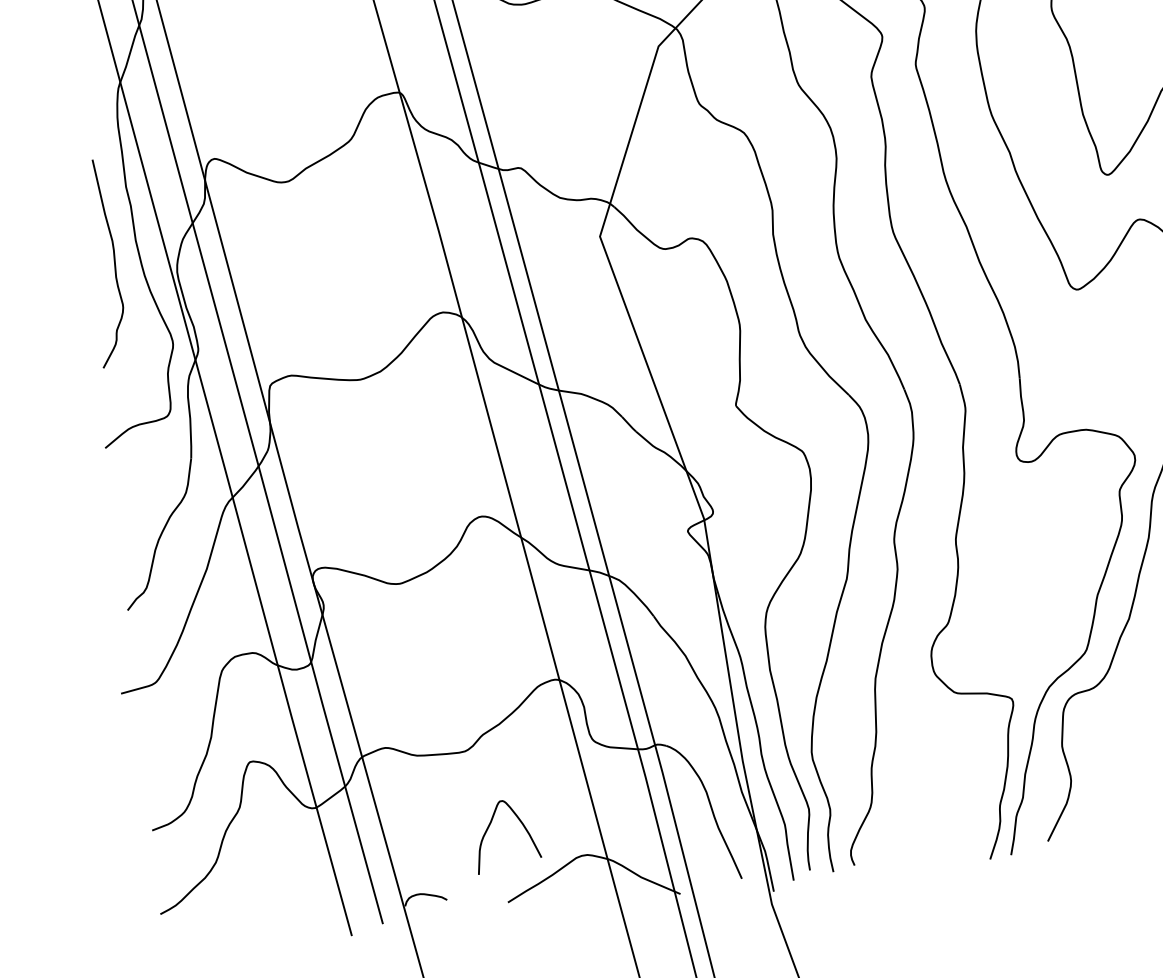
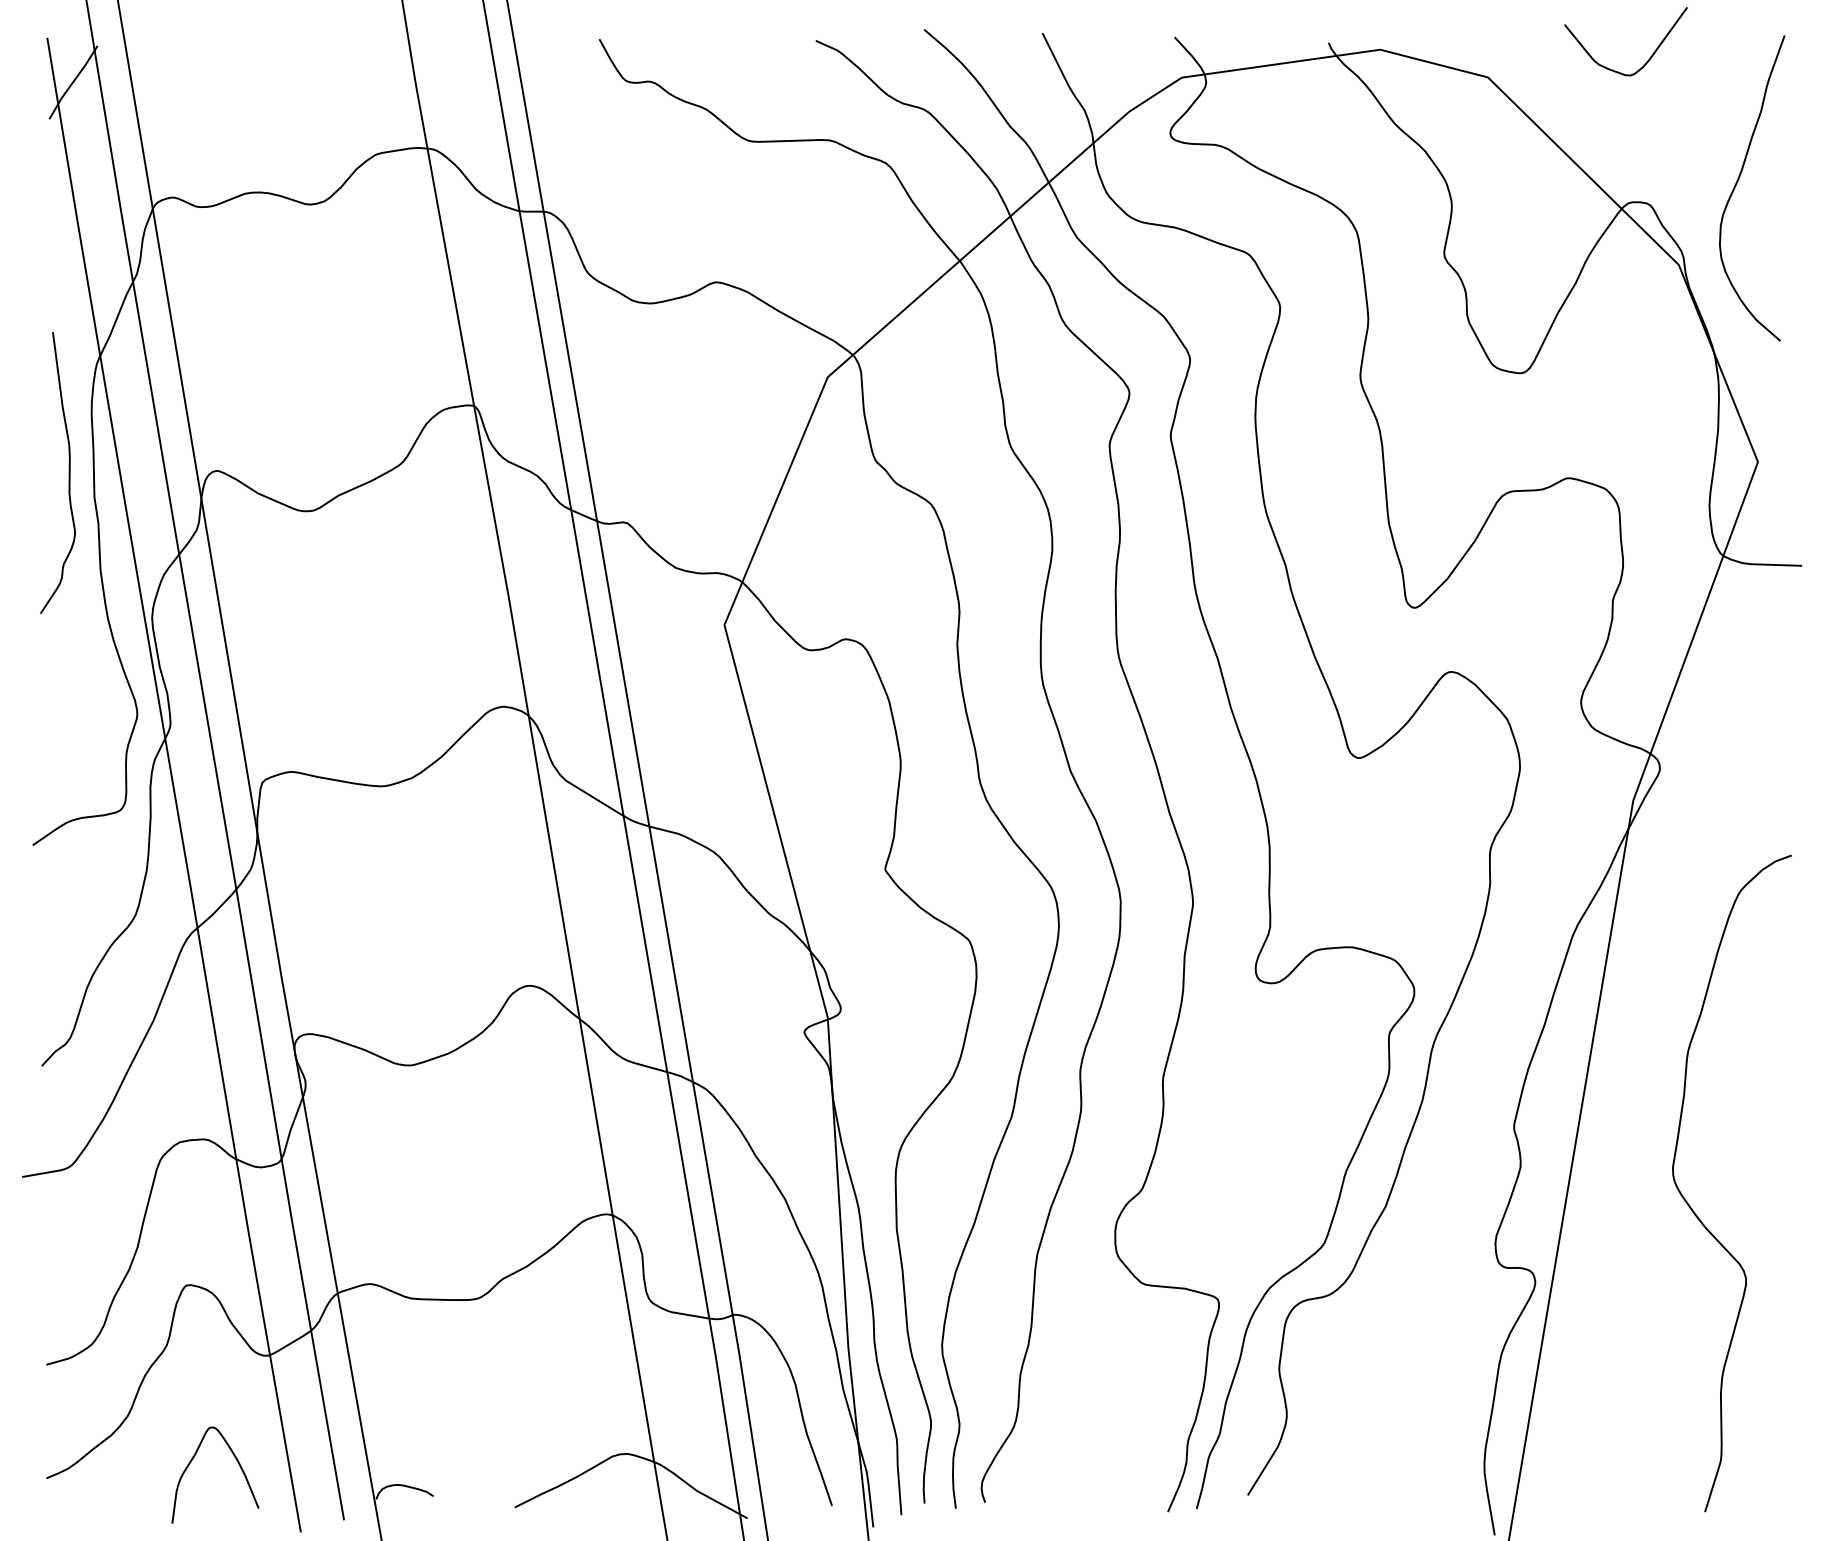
curve: (113, 262) -> (68, 472), moved
curve: (520, 823) -> (235, 1459), moved

